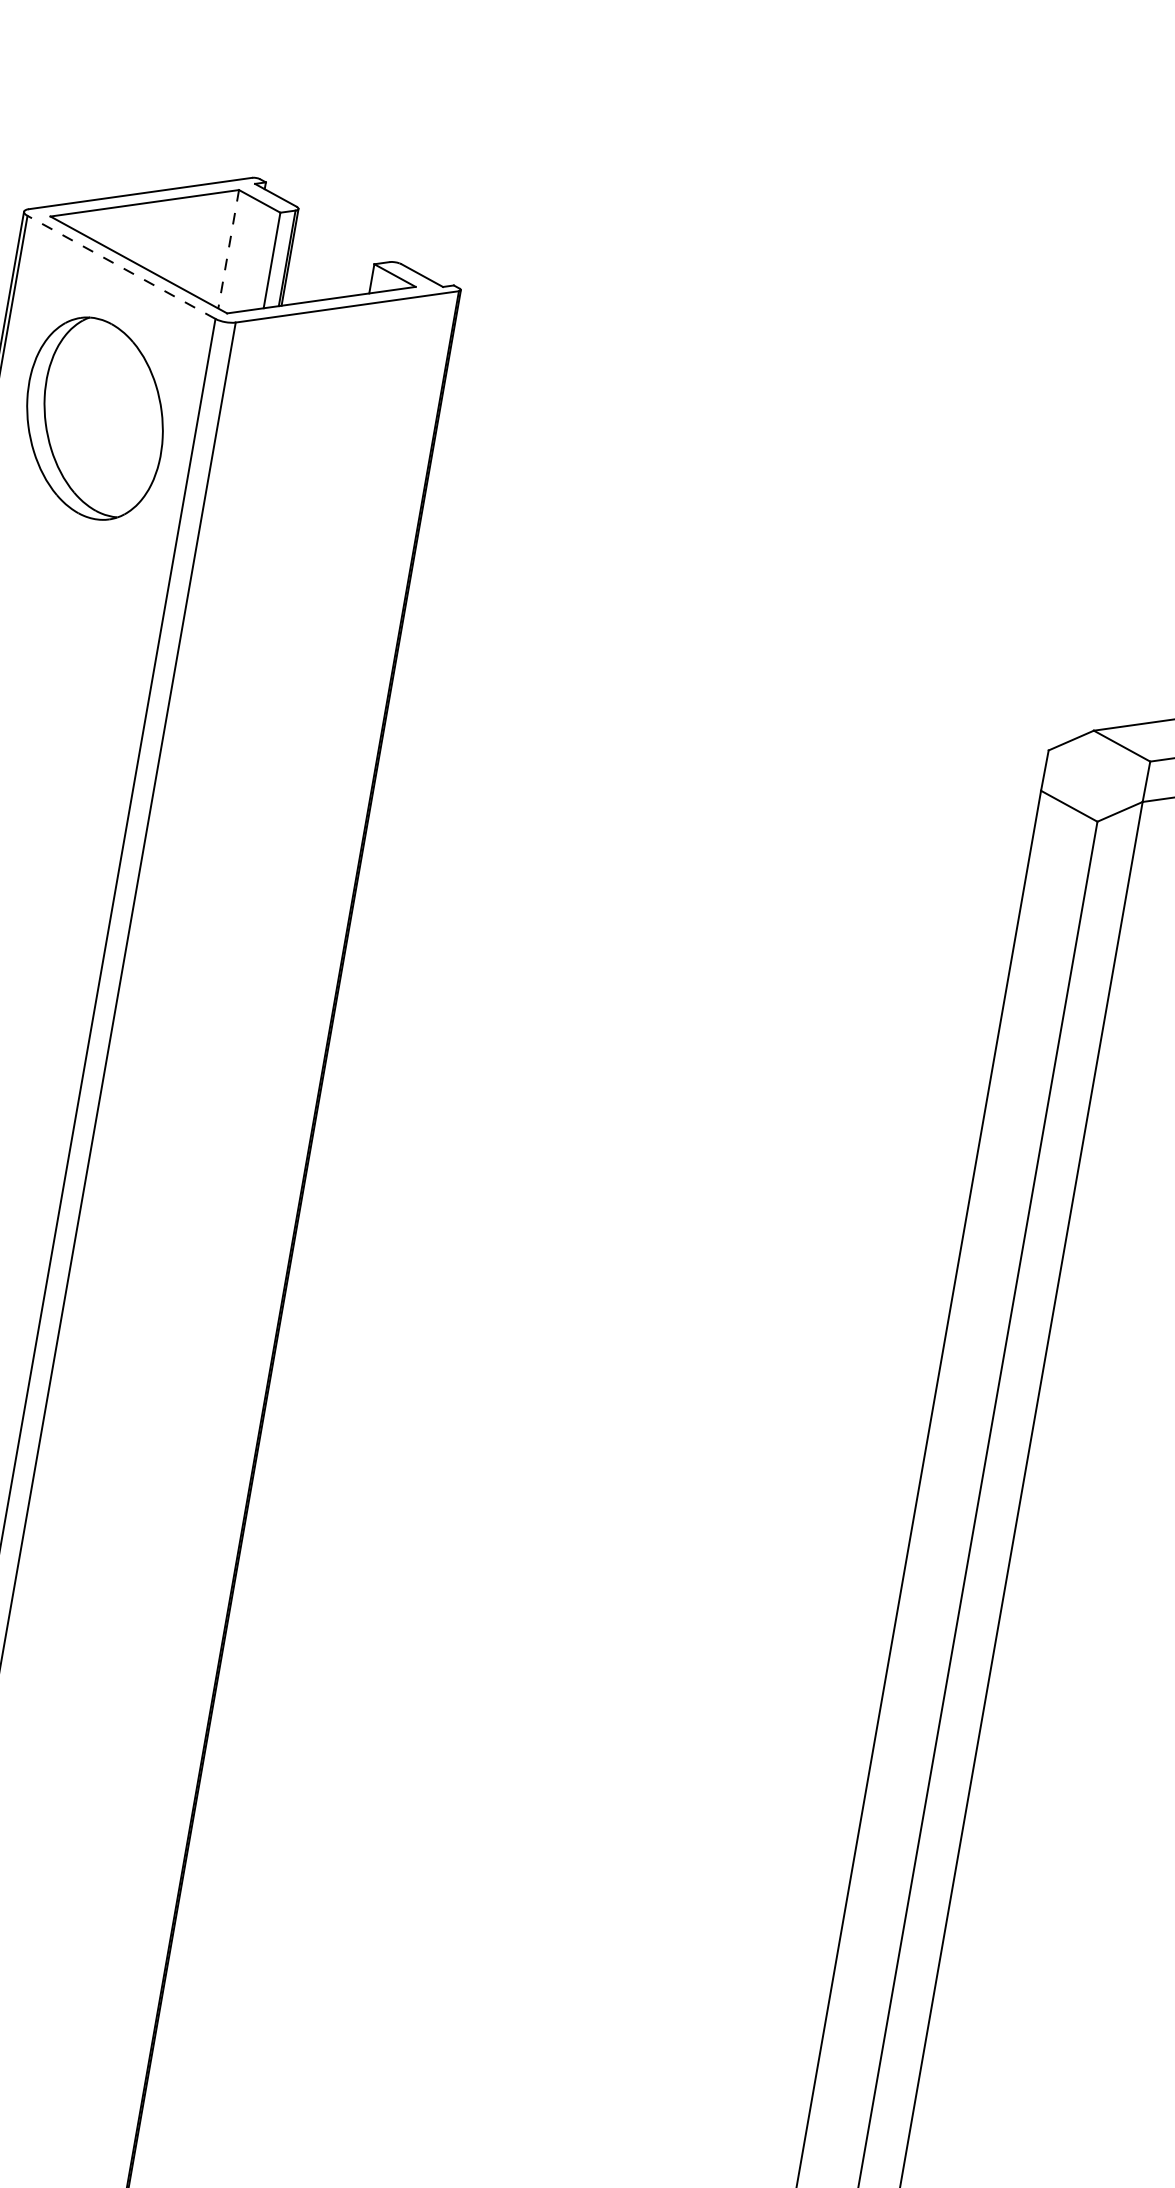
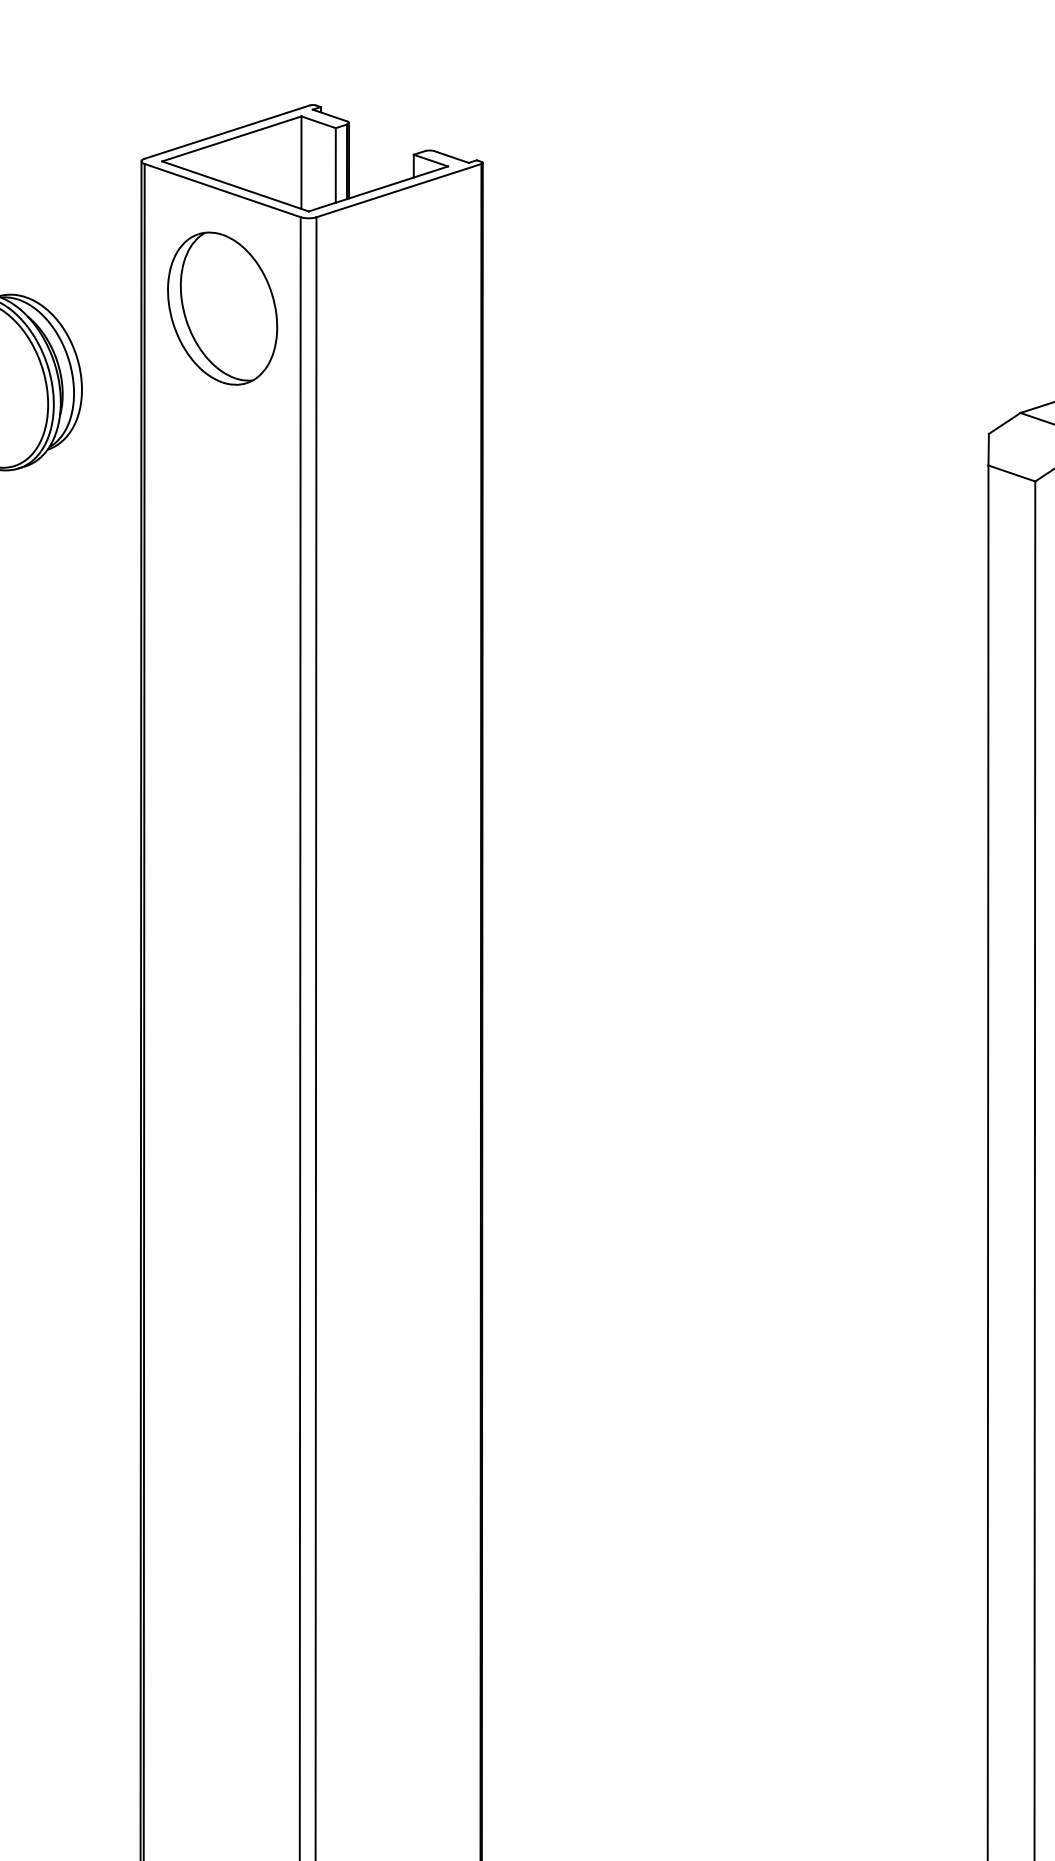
line: (228, 250) -> (301, 163), dashed -> solid
line: (121, 267) -> (222, 190), dashed -> solid

